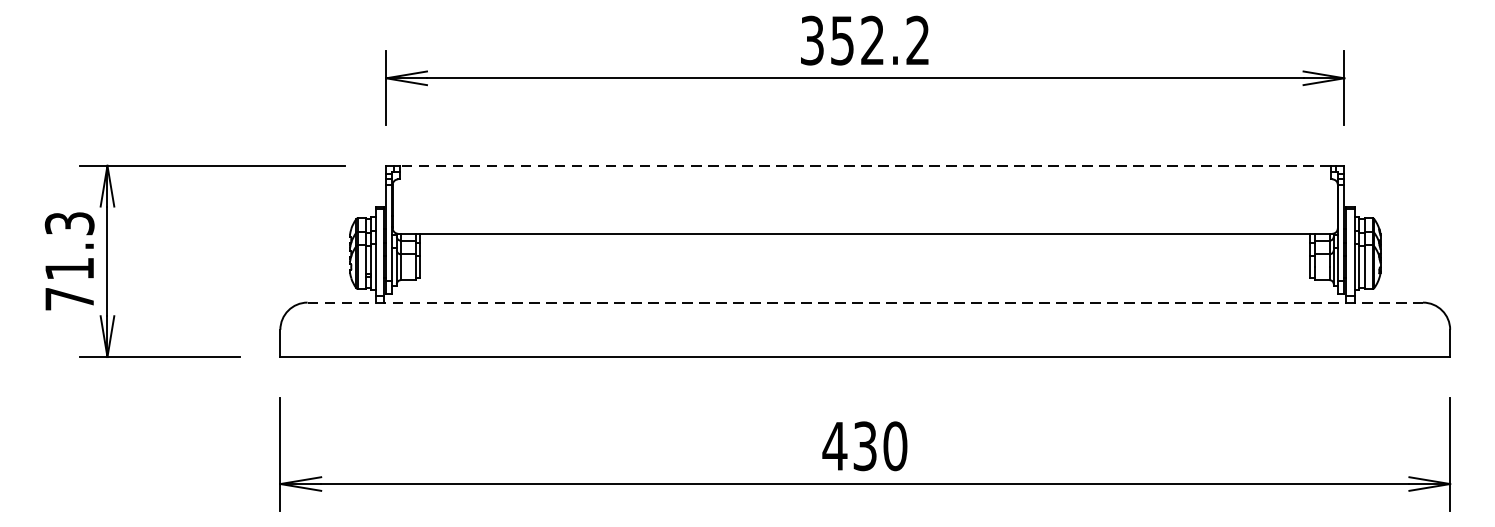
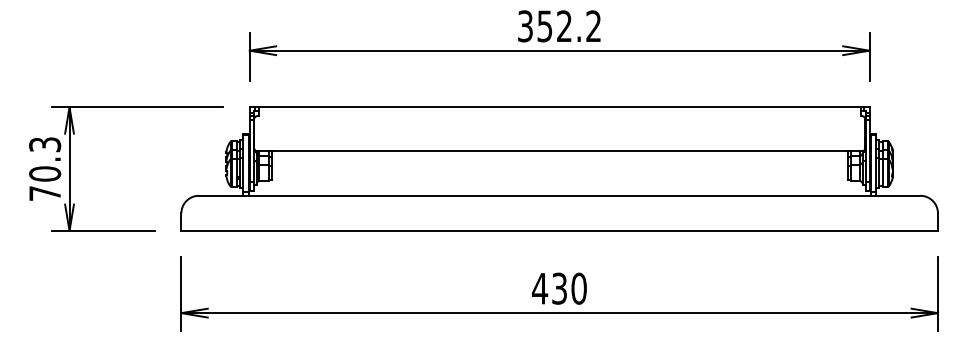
line: (865, 166) -> (559, 107), dashed -> solid
text: (70, 268) -> (45, 173), 71.3 -> 70.3
line: (865, 302) -> (559, 195), dashed -> solid

